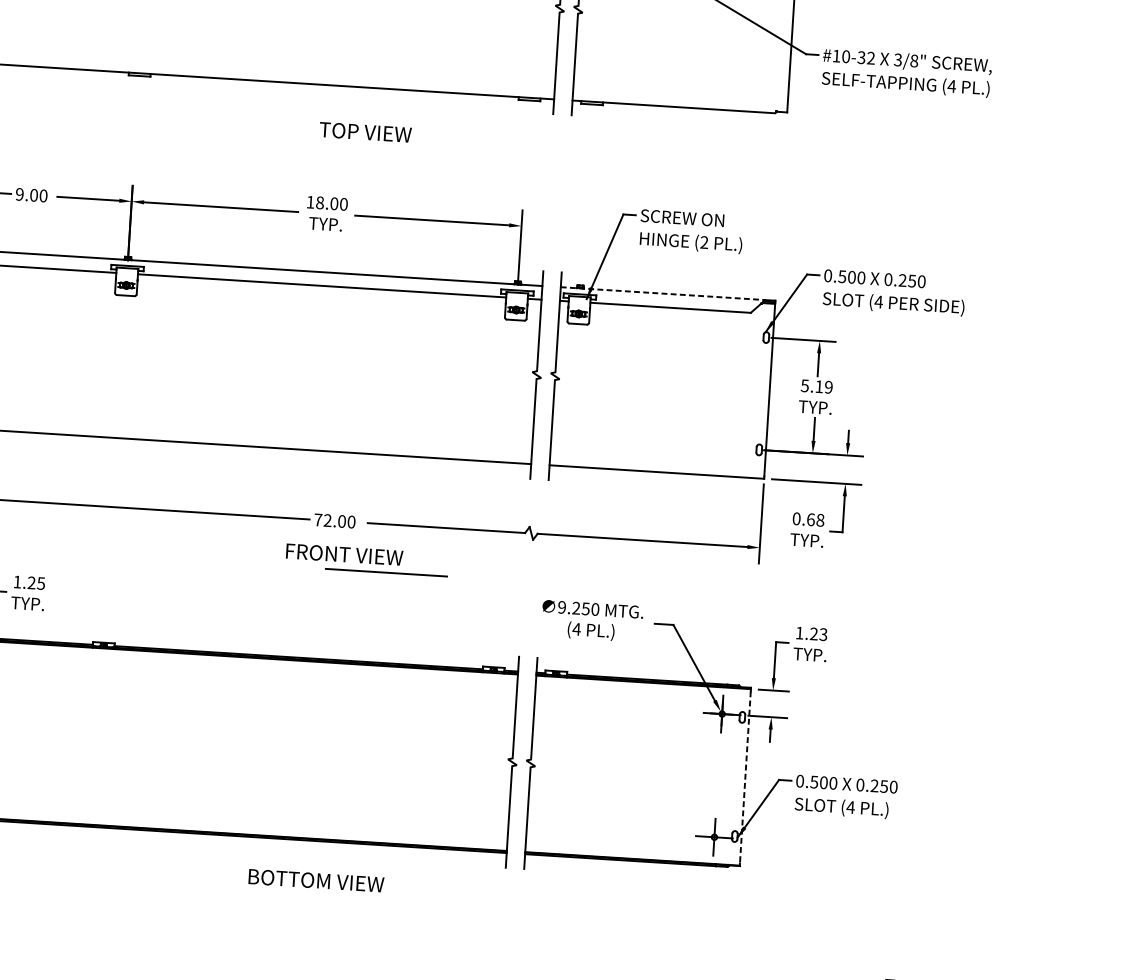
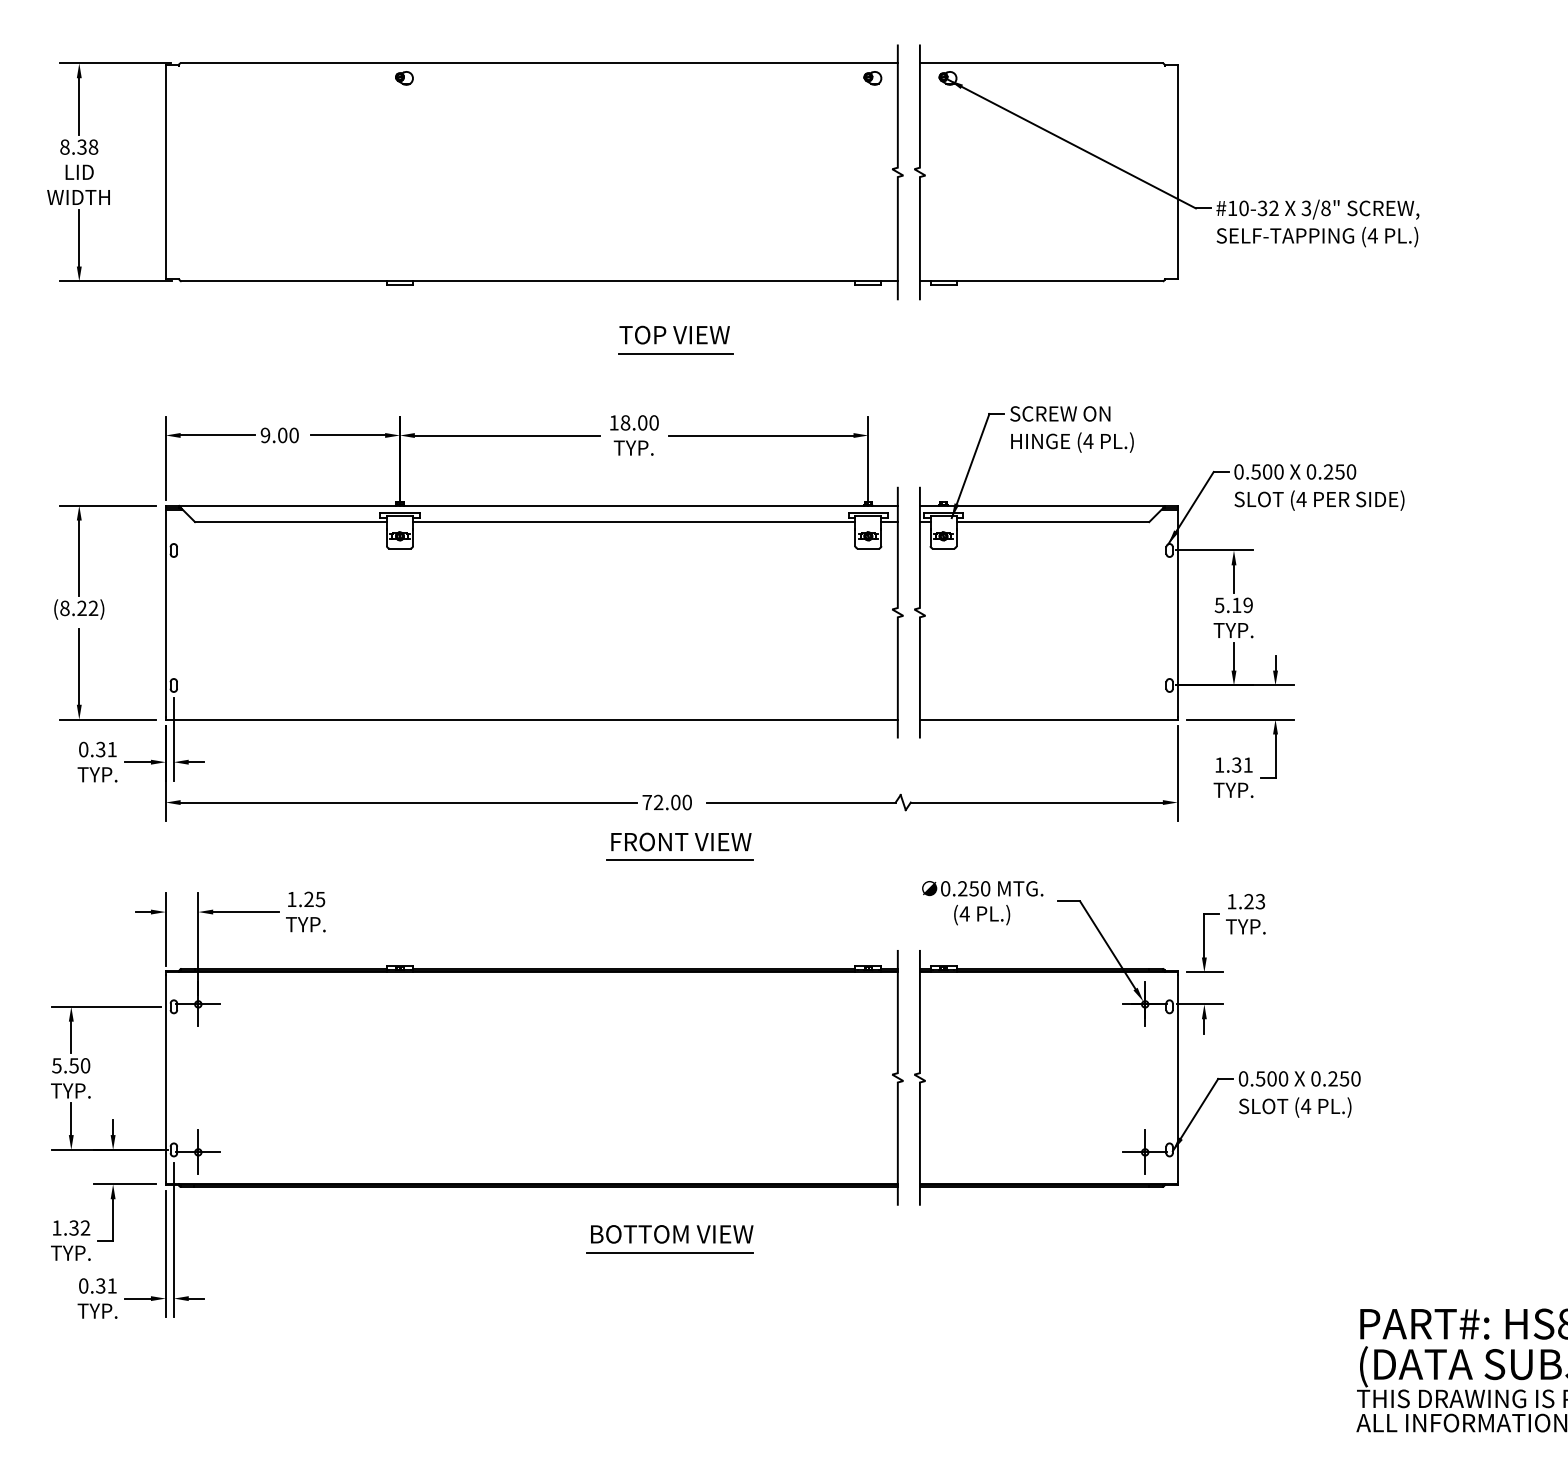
line: (365, 147) -> (675, 353), added
text: (704, 241) -> (1088, 440), (2 -> (4
line: (662, 293) -> (1042, 505), dashed -> solid
text: (808, 519) -> (1233, 764), 0.68 -> 1.31
line: (386, 571) -> (679, 859), moved
text: (562, 607) -> (945, 888), 9.250 -> 0.250
line: (745, 777) -> (1177, 1078), dashed -> solid
line: (313, 895) -> (669, 1252), added

